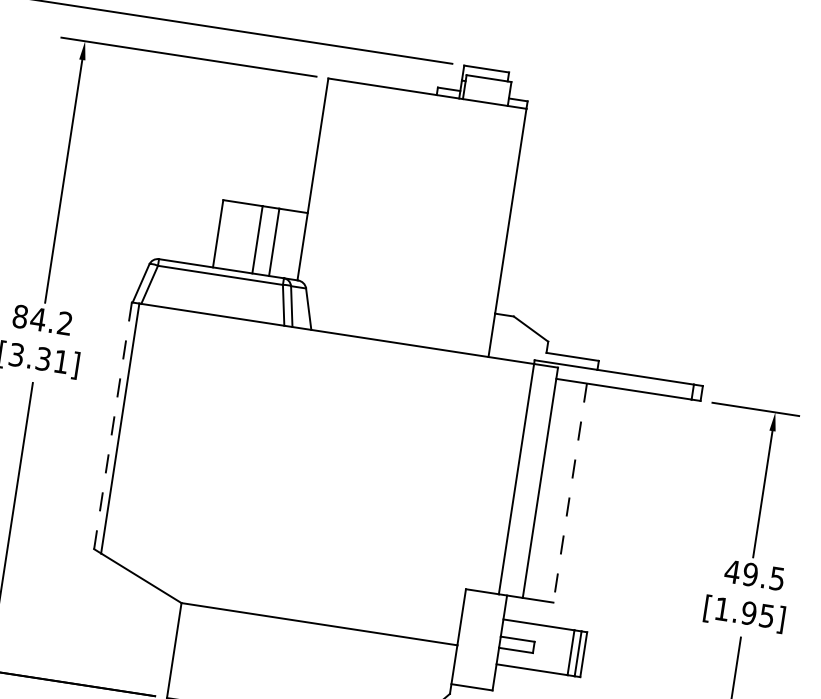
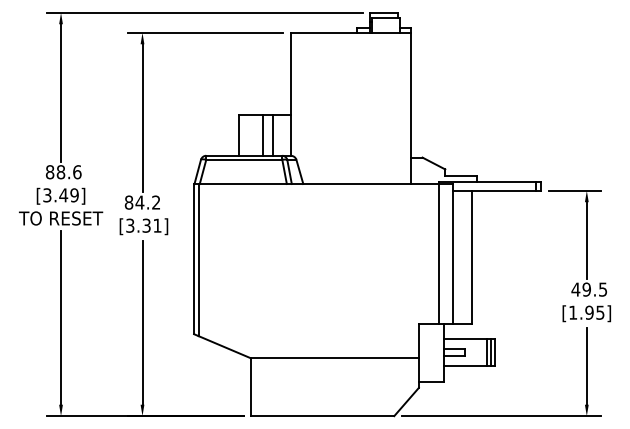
line: (113, 426) -> (194, 259), dashed -> solid
line: (570, 493) -> (472, 257), dashed -> solid

